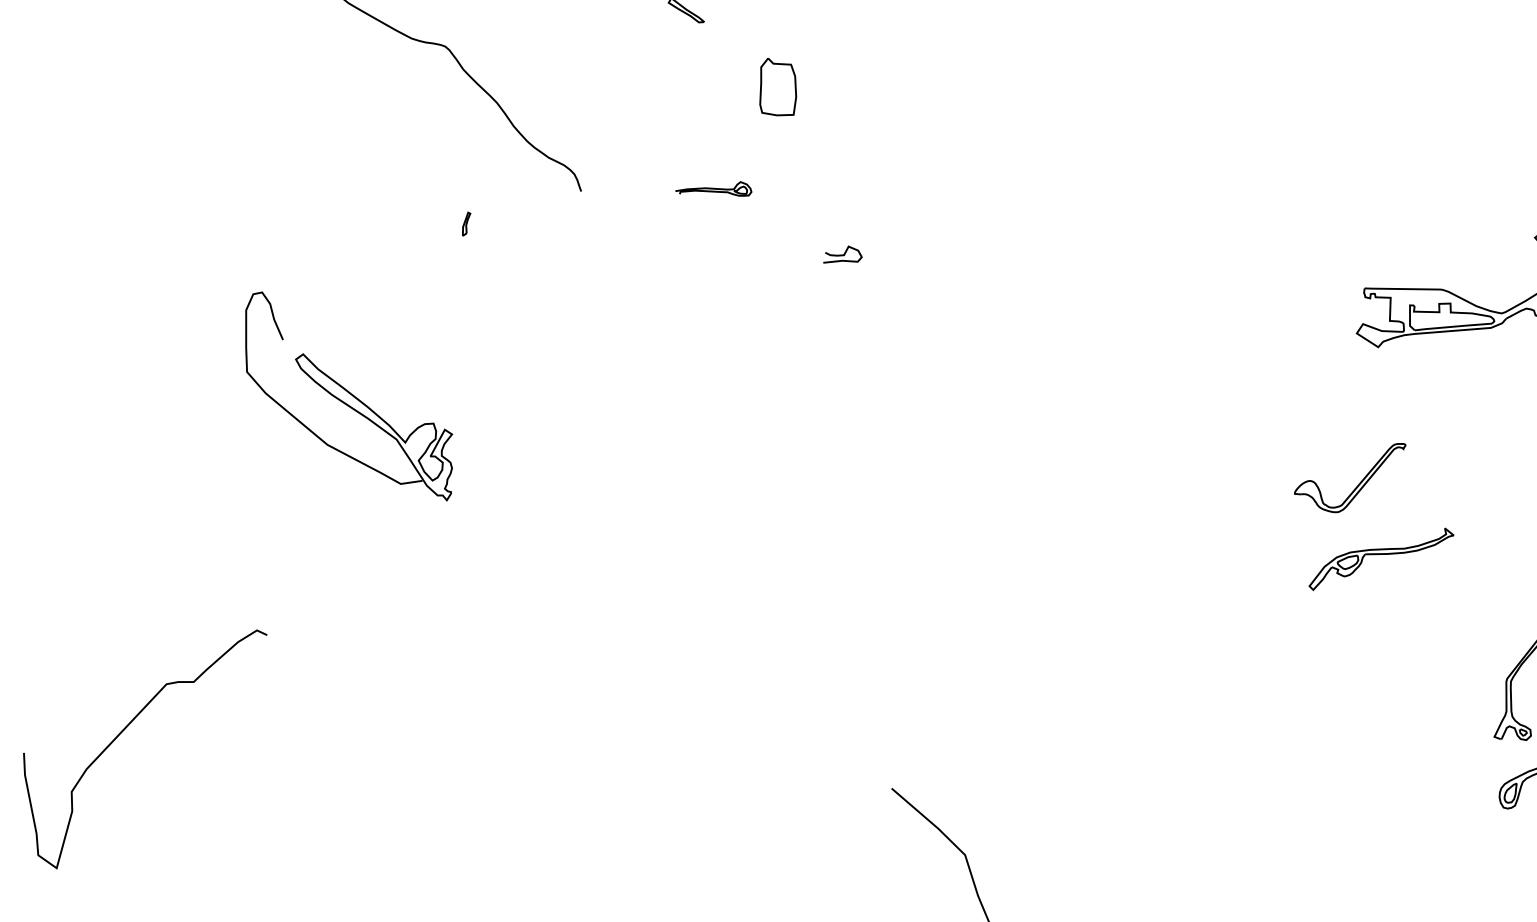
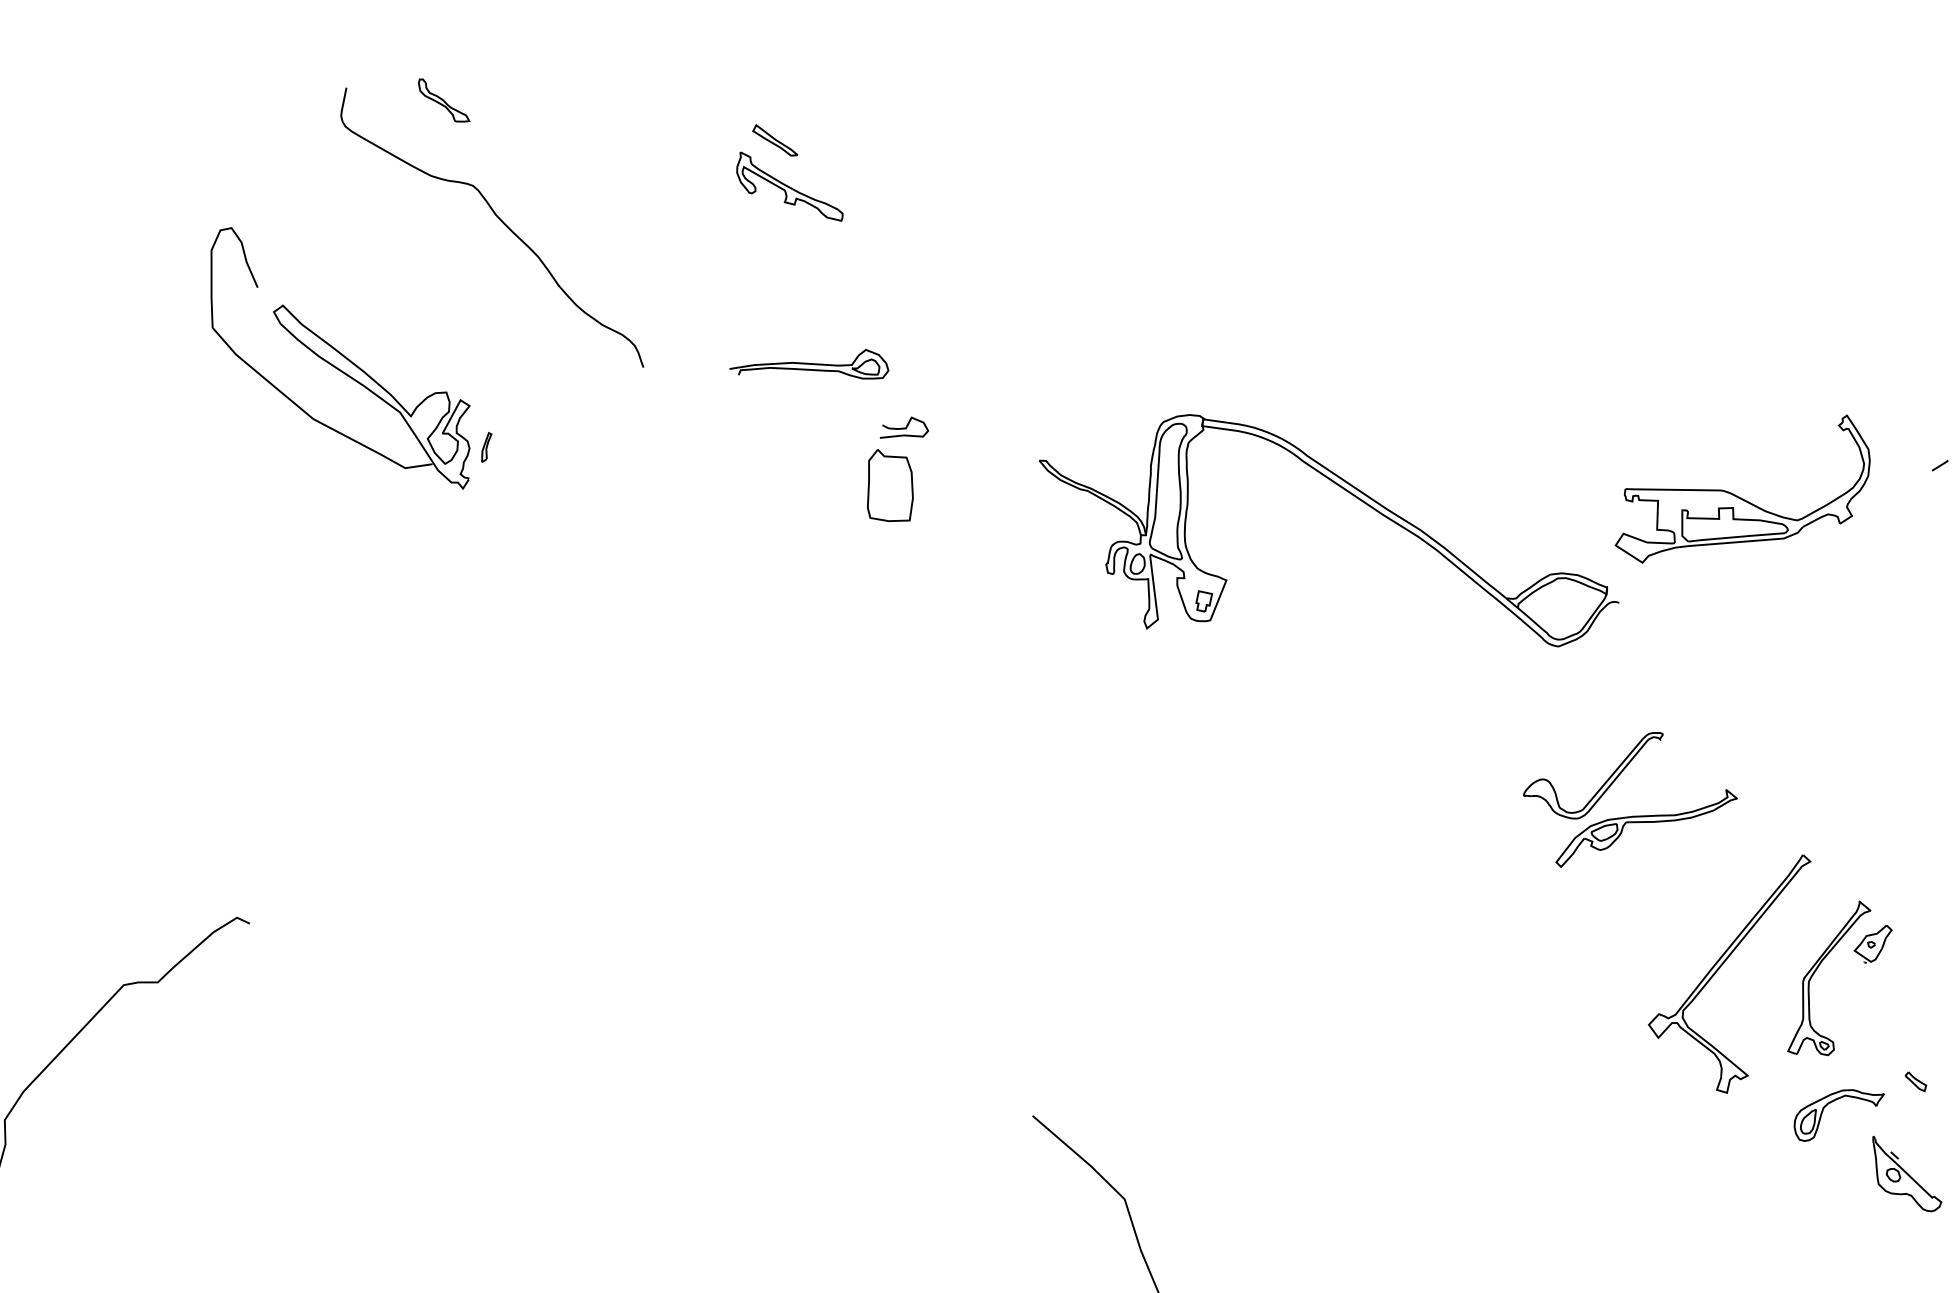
curve: (697, 47) -> (789, 186), added
part: (778, 86) -> (890, 485), moved
part: (713, 189) -> (809, 364), size x1.67
curve: (466, 224) -> (486, 447), moved
curve: (842, 254) -> (903, 427), moved
part: (1147, 294) -> (1353, 496), added
part: (349, 396) -> (340, 358), moved
part: (1358, 484) -> (1603, 783), moved
curve: (1442, 668) -> (1722, 965), added

